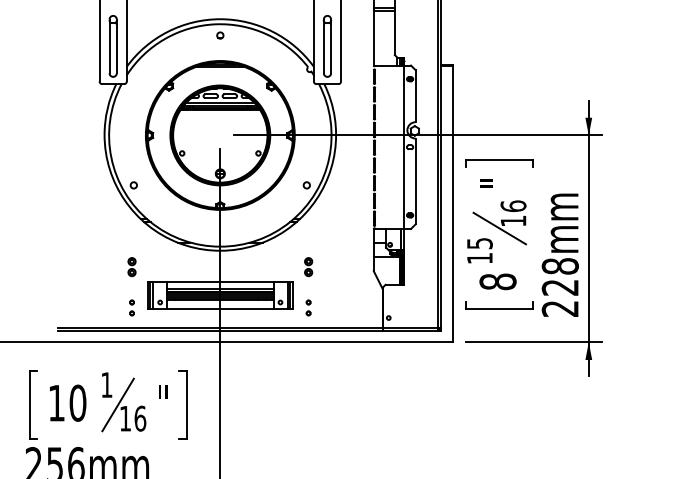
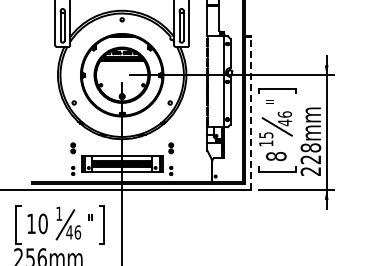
line: (453, 204) -> (251, 113), solid -> dashed
text: (512, 220) -> (284, 122), 16 -> 46
text: (125, 418) -> (69, 232), 16 -> 46

